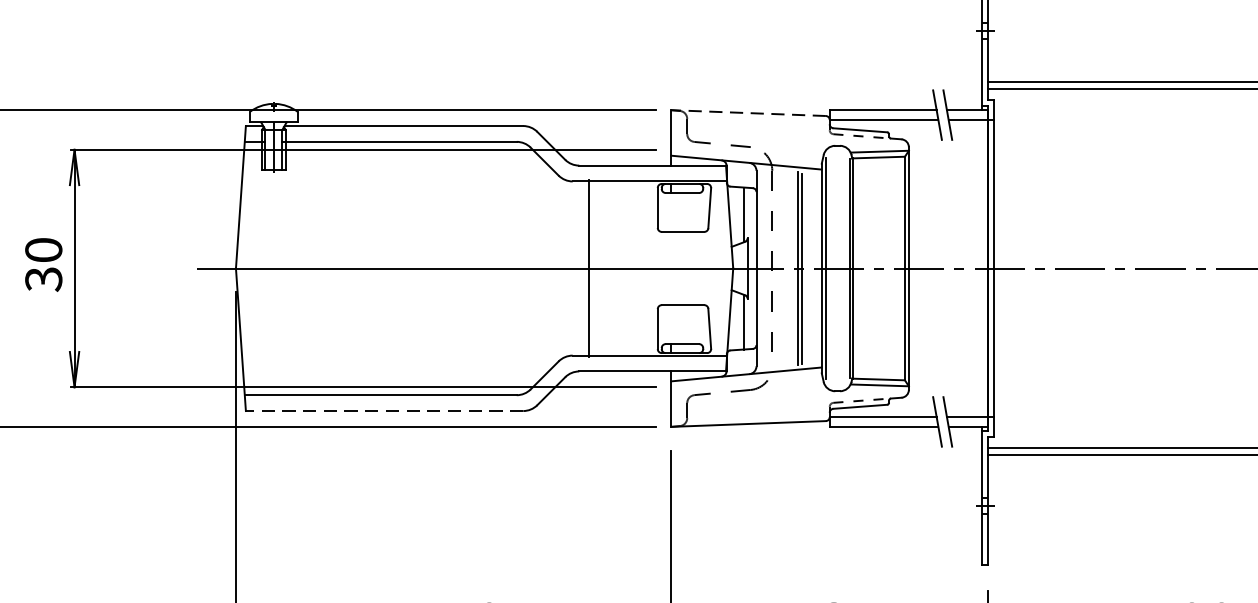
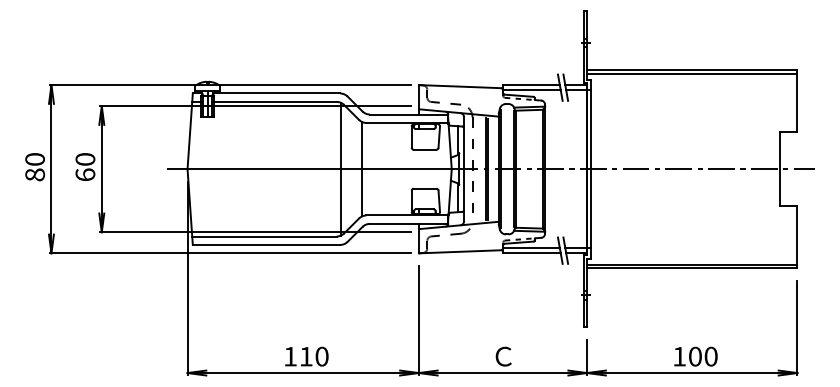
line: (747, 112) -> (459, 86), dashed -> solid
line: (525, 267) -> (341, 168), added
line: (589, 269) -> (362, 169), moved
text: (43, 278) -> (85, 174), 30 -> 60
line: (384, 410) -> (266, 244), dashed -> solid

